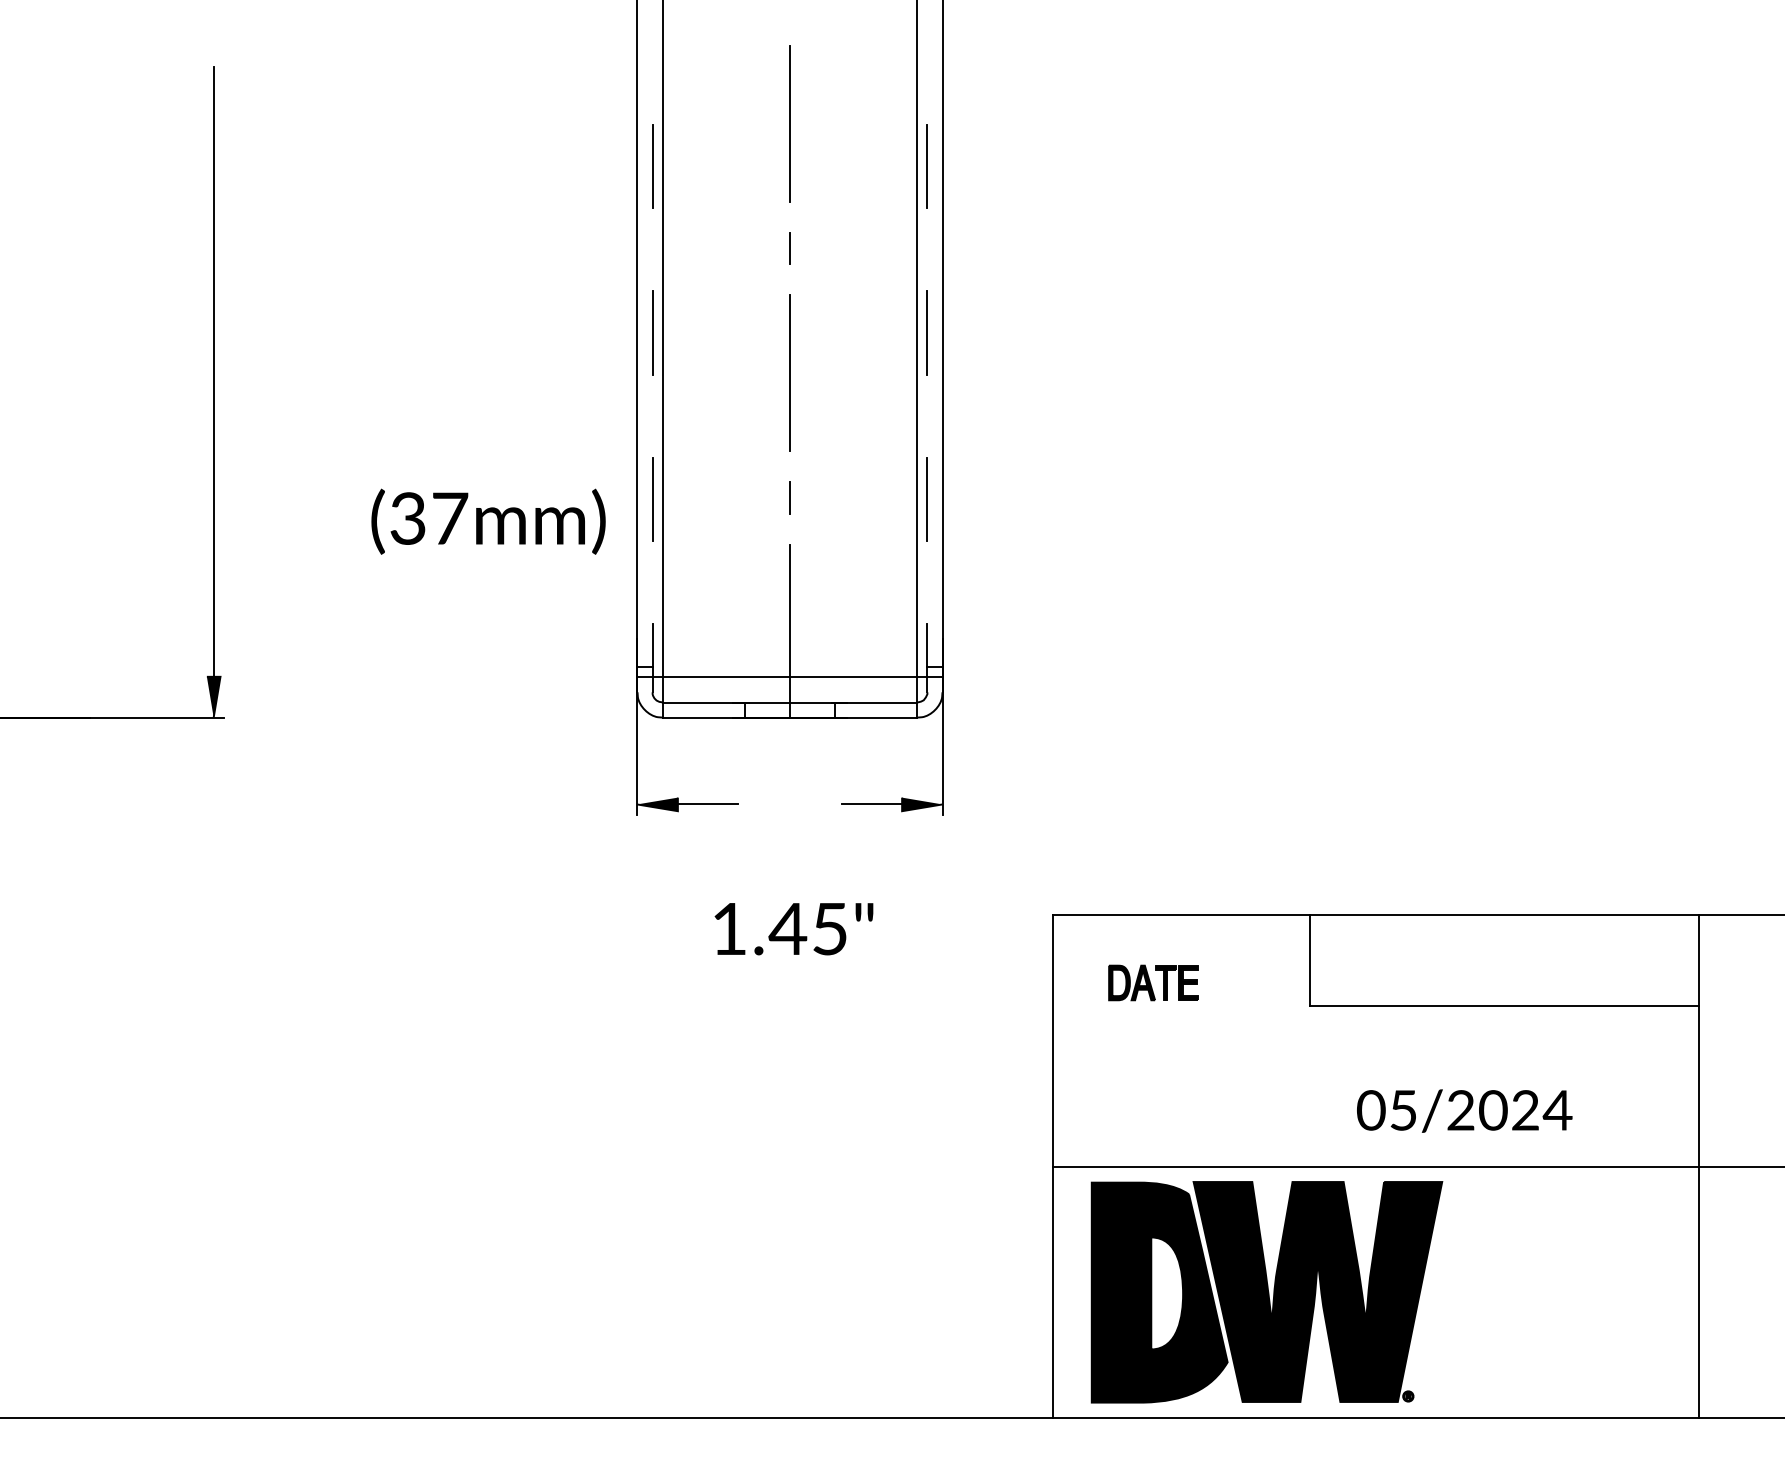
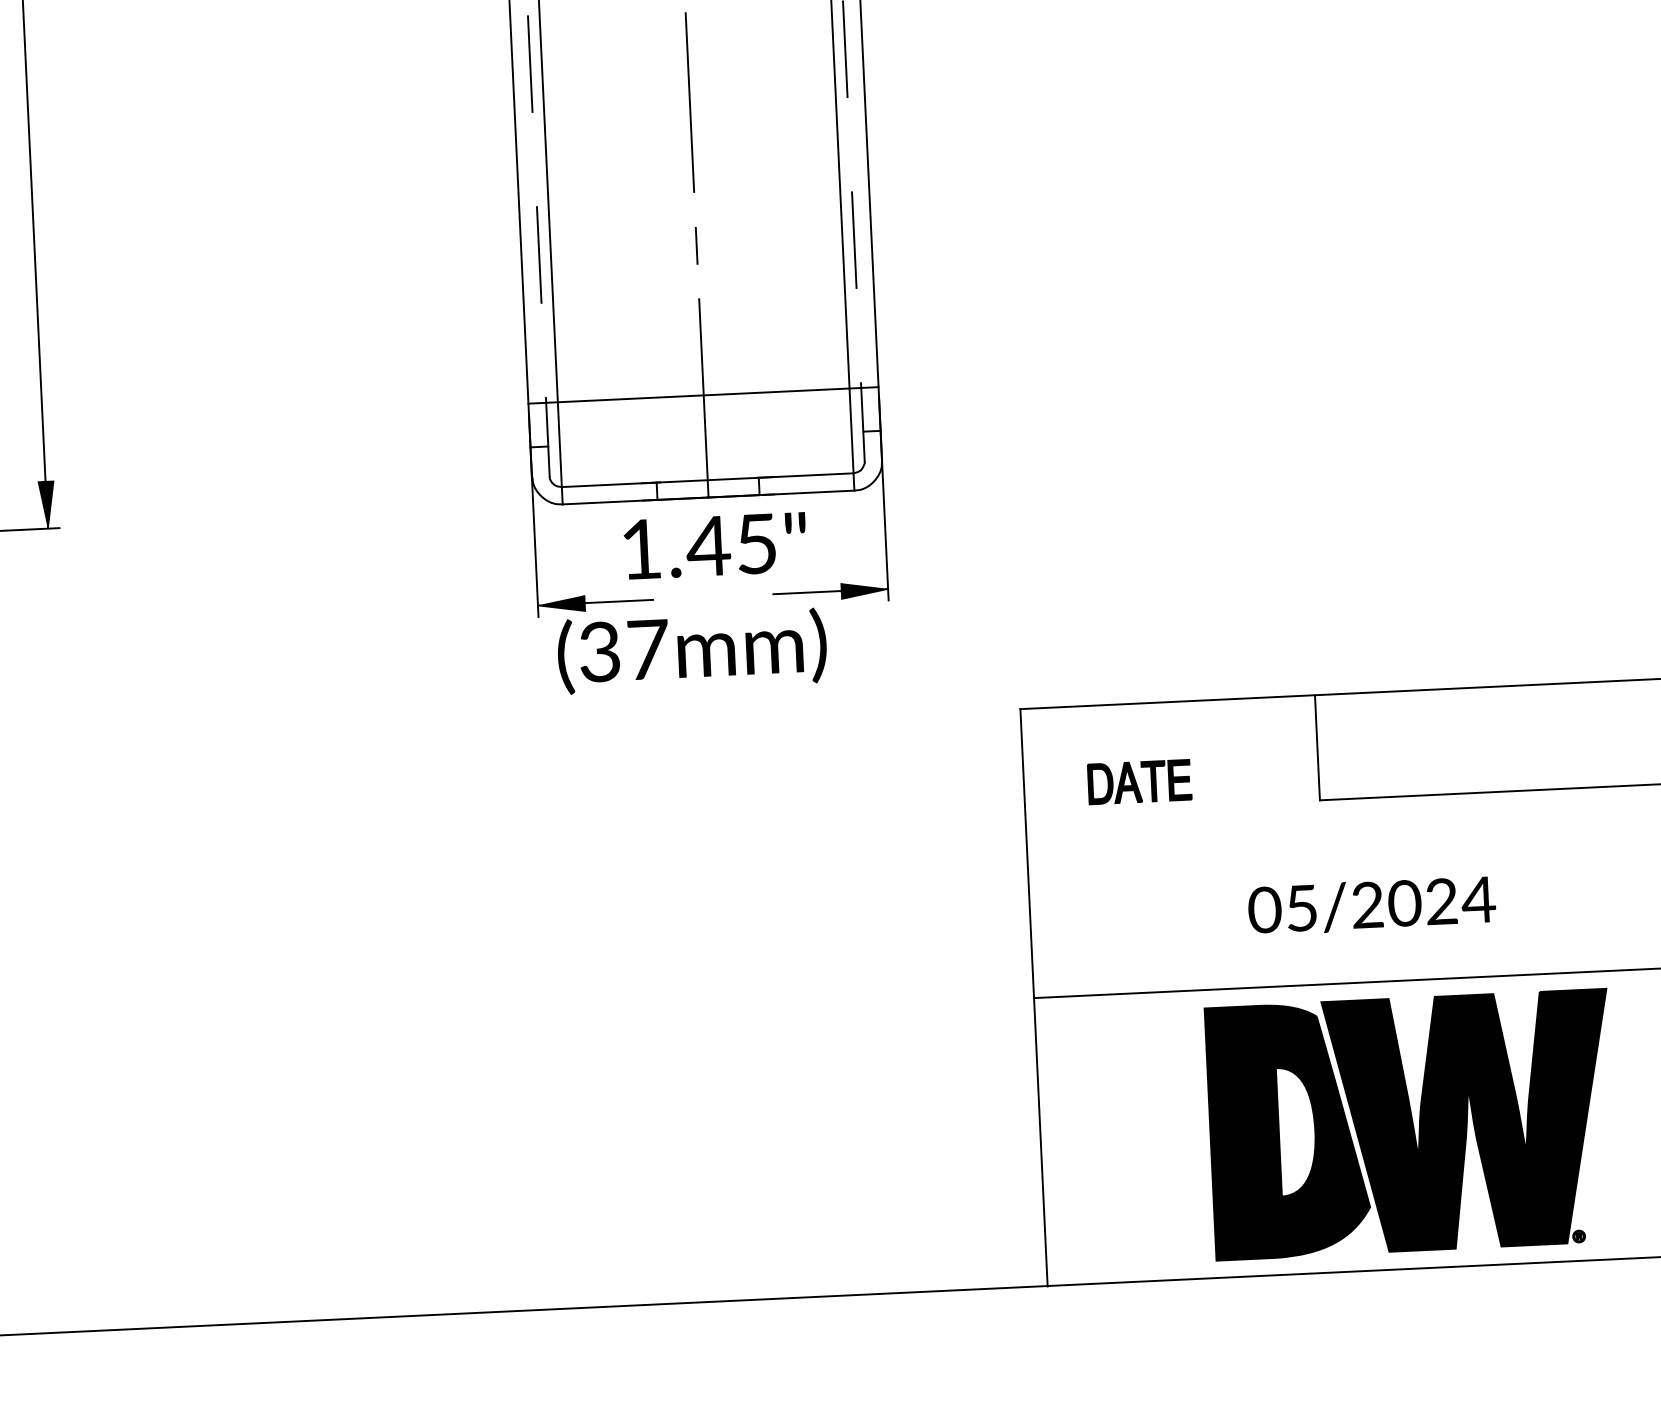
text: (488, 521) -> (692, 650), moved
line: (789, 676) -> (703, 395), moved
text: (793, 929) -> (714, 546), moved
text: (1464, 1110) -> (1371, 905), moved
part: (1266, 1292) -> (1410, 1124), moved

